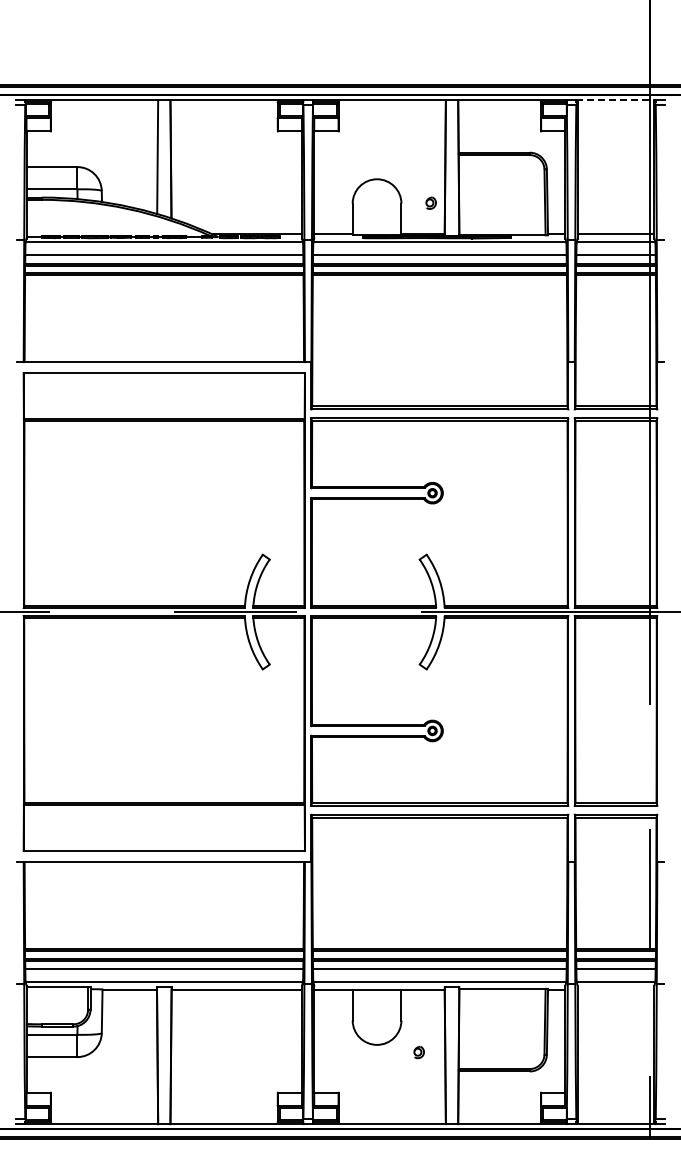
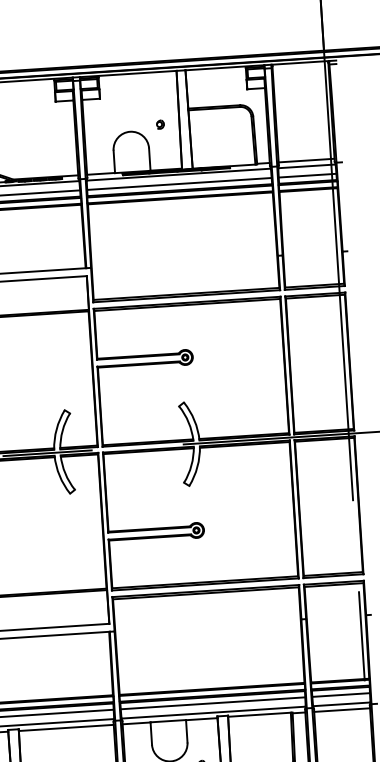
line: (616, 100) -> (300, 63), dashed -> solid
part: (430, 202) -> (159, 124), moved
line: (615, 989) -> (341, 709), added

